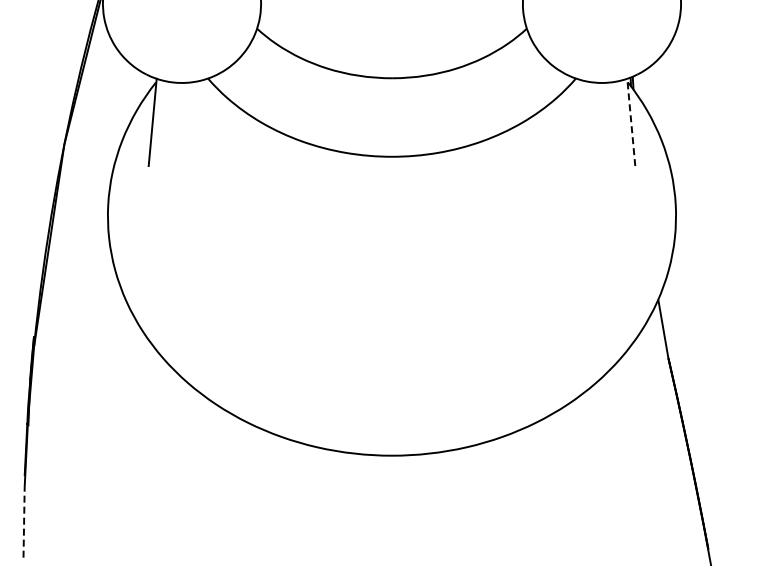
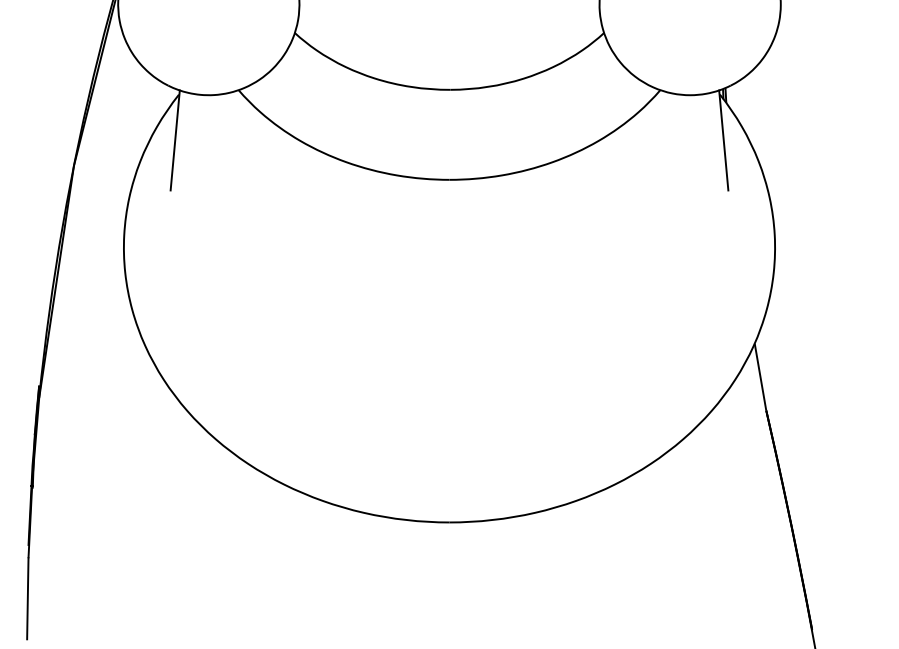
line: (631, 122) -> (724, 140), dashed -> solid
line: (24, 521) -> (28, 597), dashed -> solid

